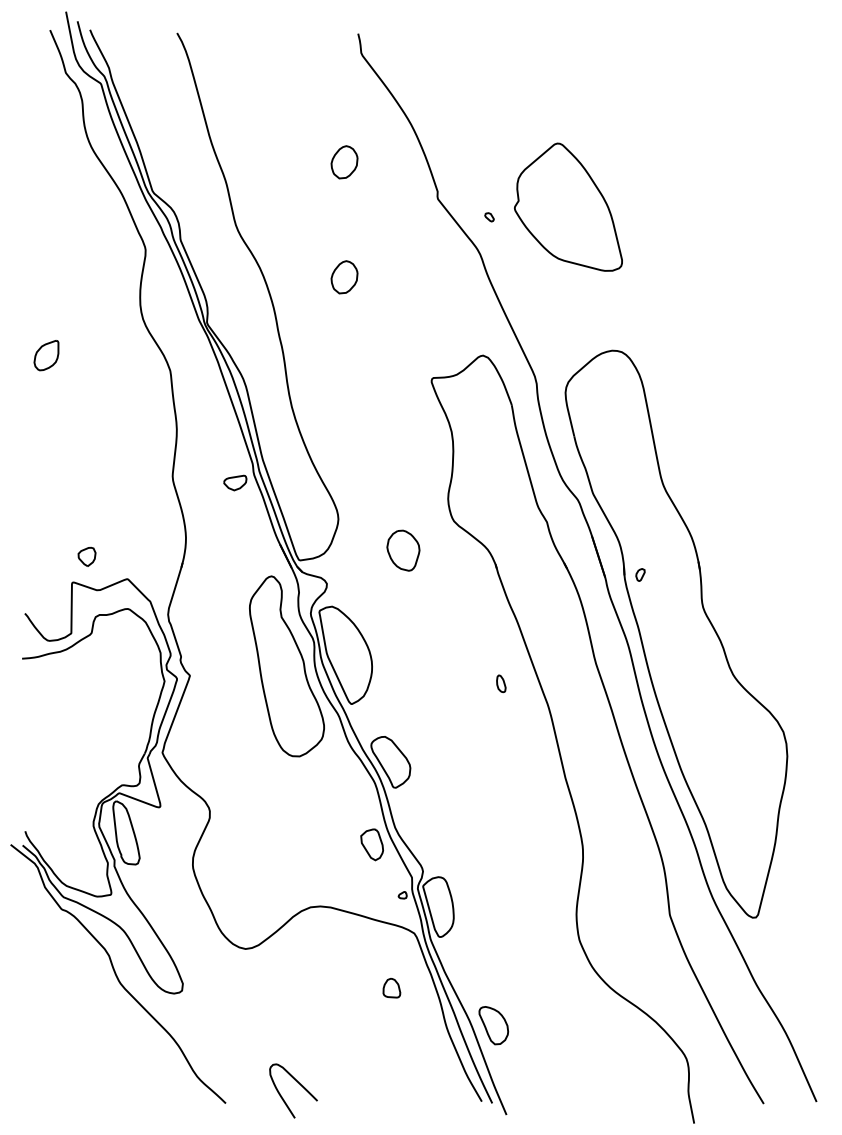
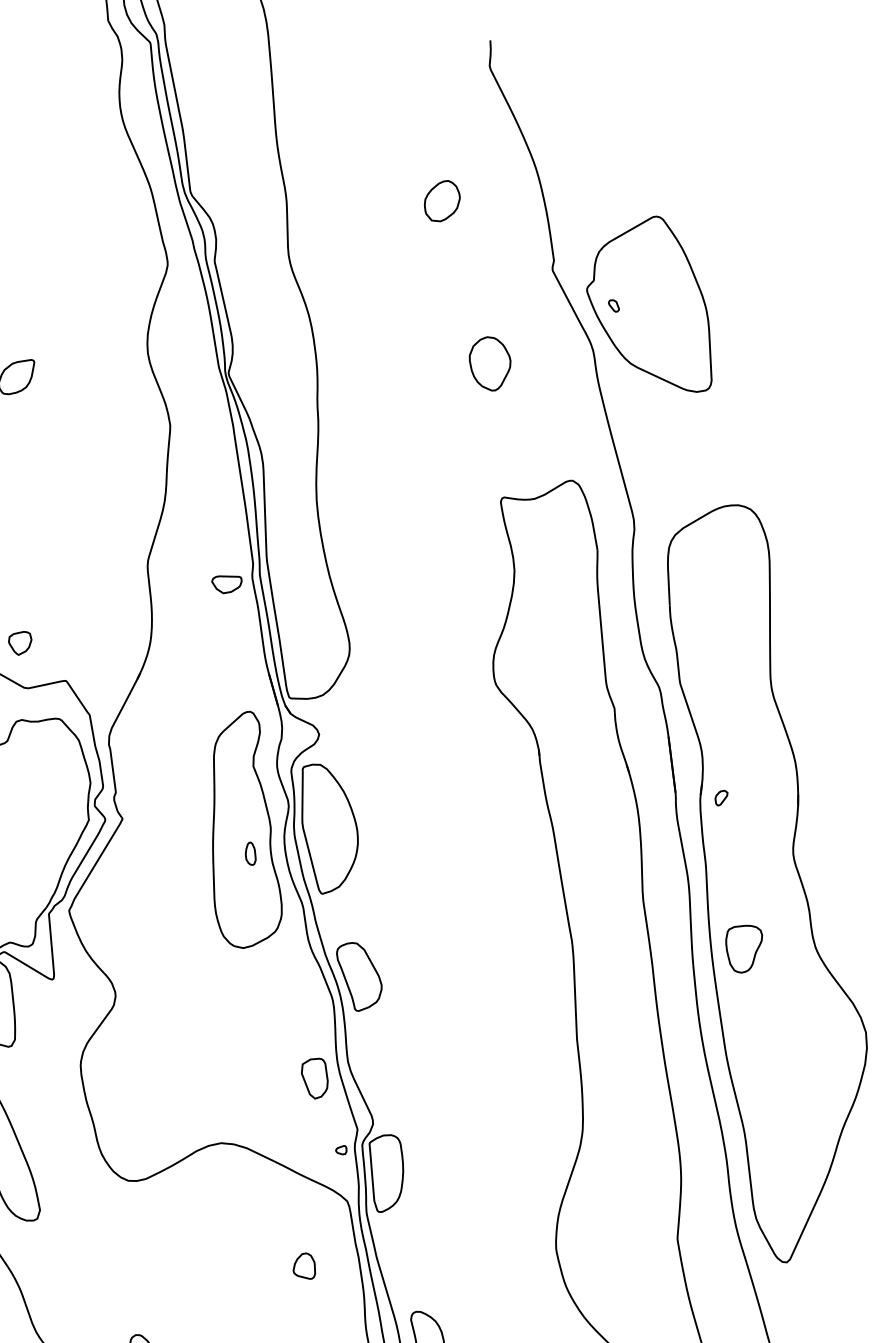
part: (568, 206) -> (656, 299), moved
part: (344, 277) -> (414, 348), removed
part: (403, 550) -> (489, 363), moved
part: (501, 683) -> (251, 853), moved
part: (677, 685) -> (741, 947), added

